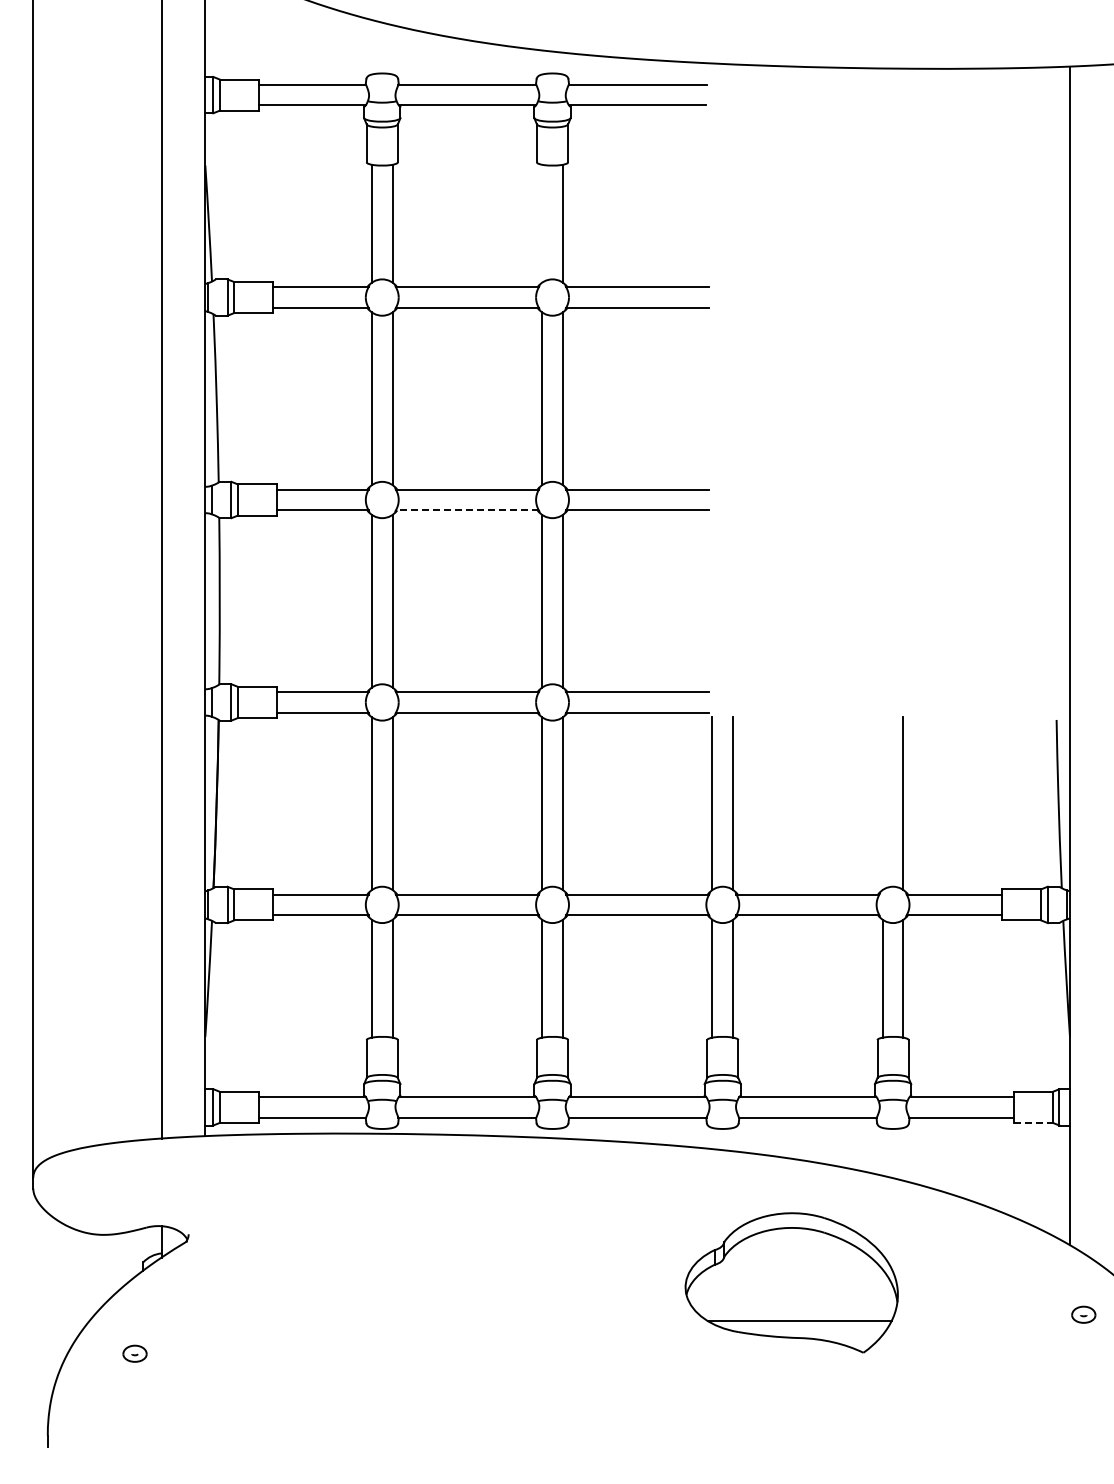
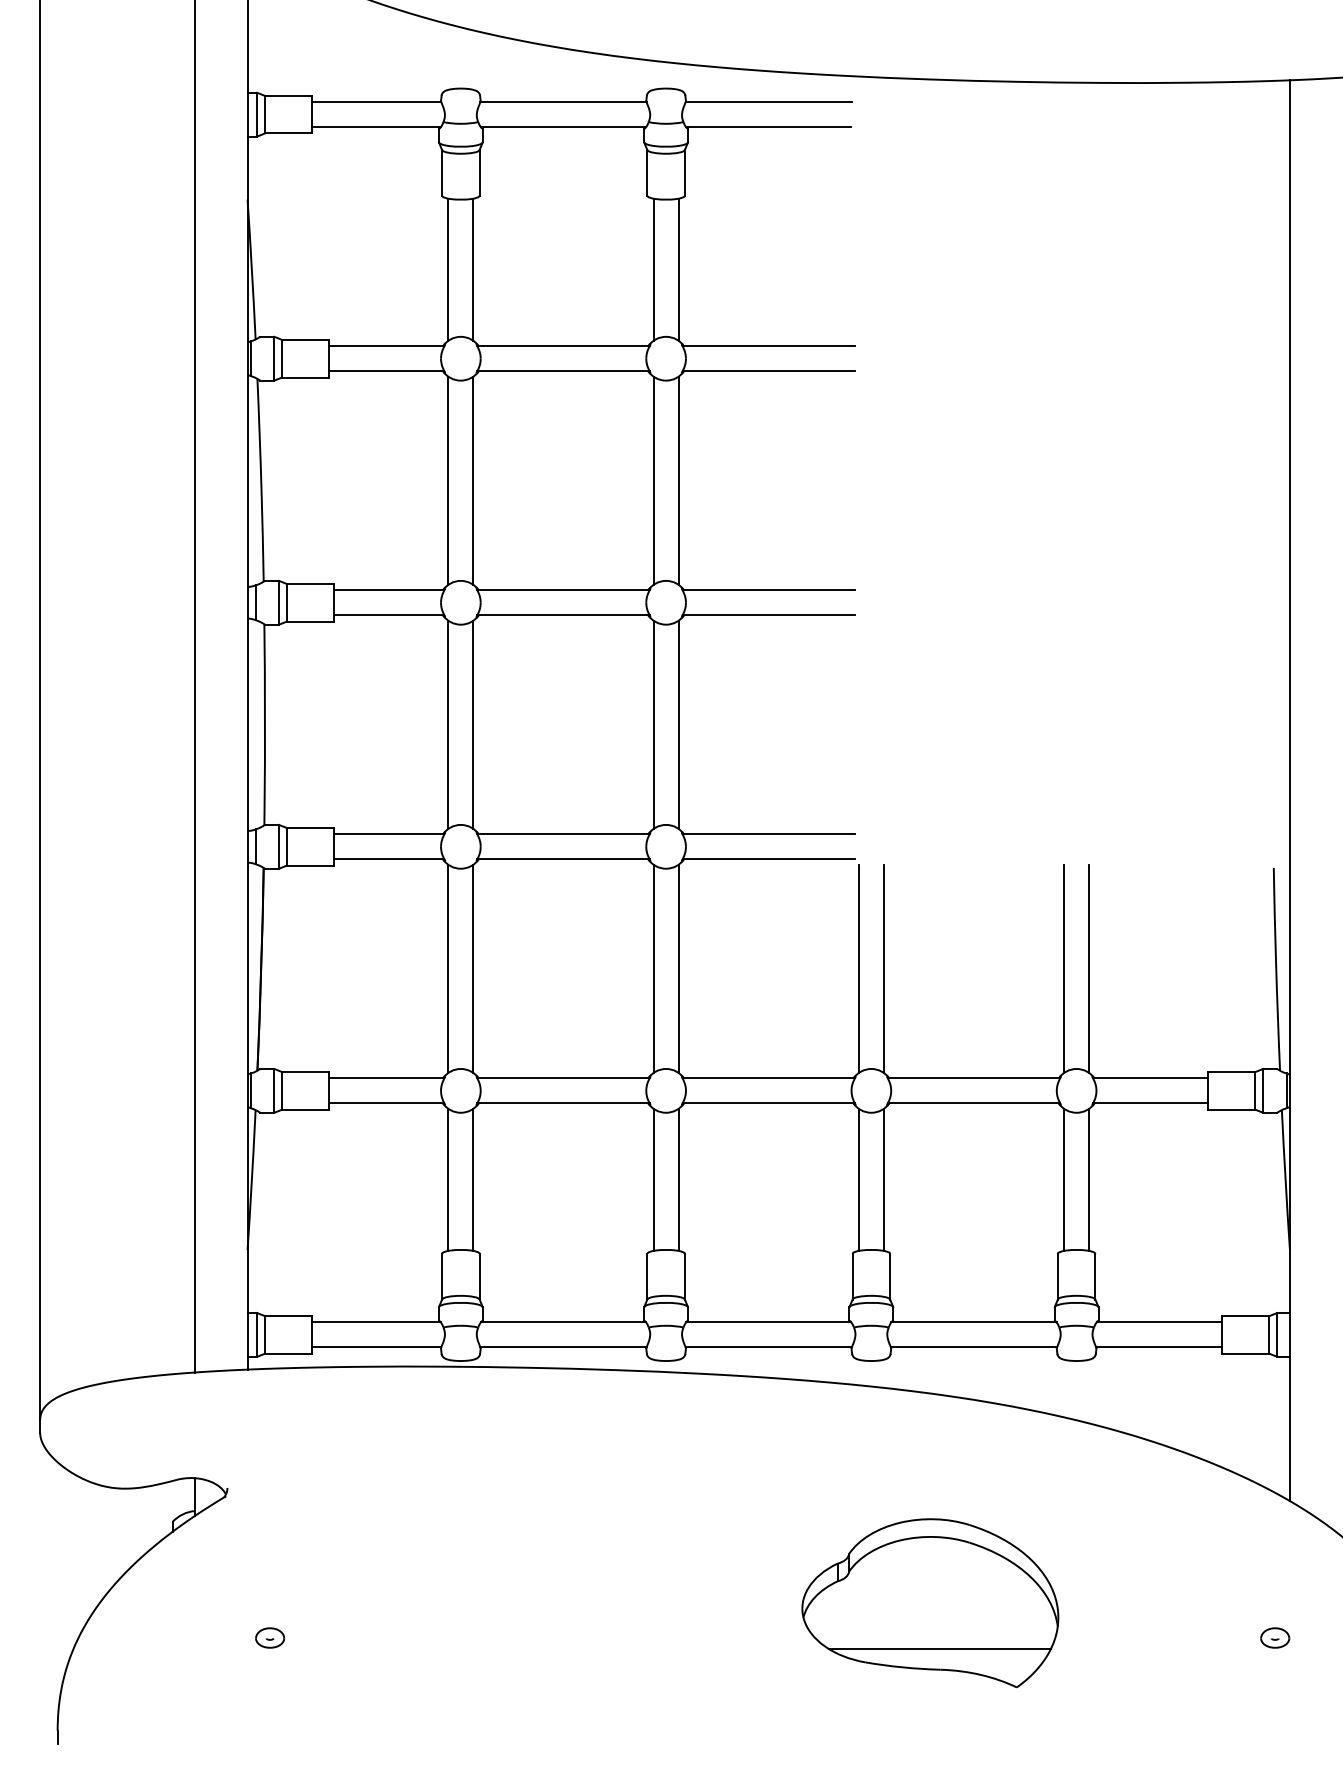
line: (542, 223) -> (654, 269), added
line: (467, 510) -> (563, 615), dashed -> solid
line: (882, 803) -> (1063, 968), added
line: (1033, 1122) -> (1245, 1353), dashed -> solid
part: (791, 1282) -> (930, 1602), moved
part: (1083, 1314) -> (1274, 1637), moved
part: (134, 1353) -> (269, 1637), moved

